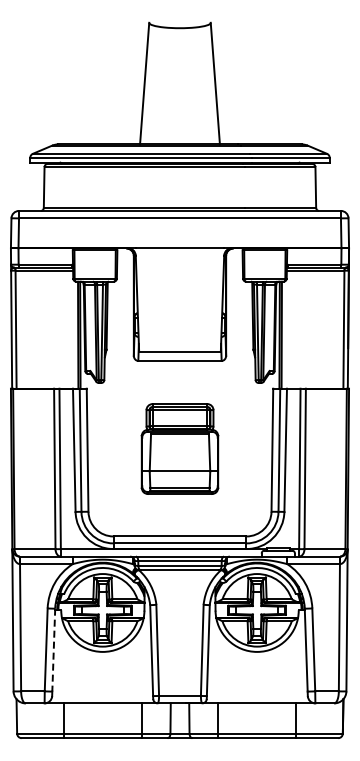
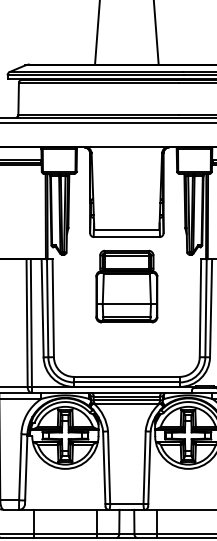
part: (179, 448) -> (126, 286), moved
line: (53, 650) -> (26, 467), dashed -> solid

